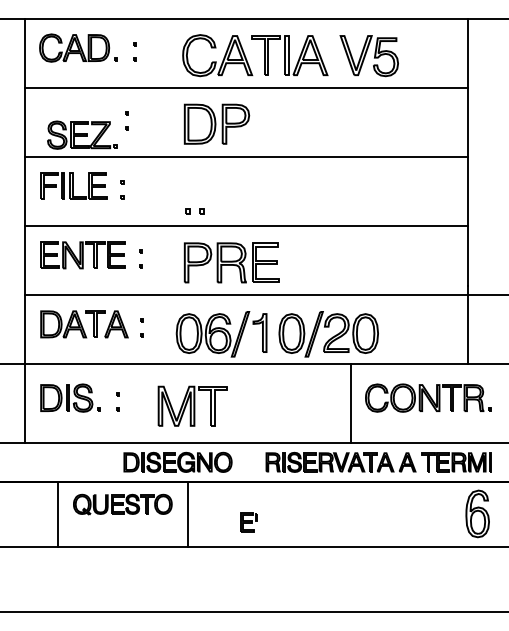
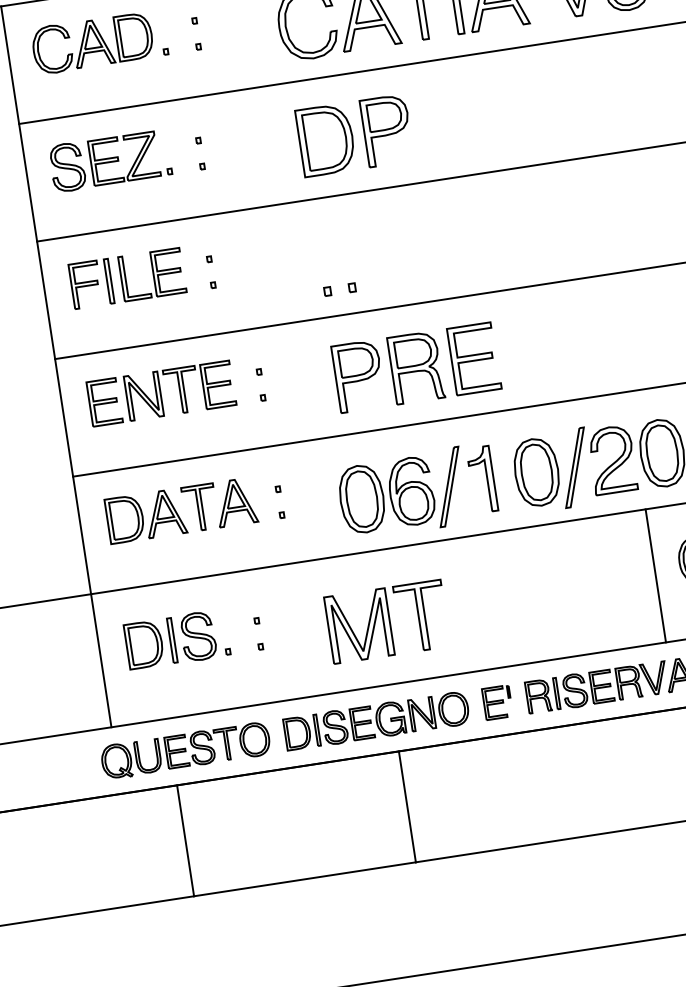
part: (82, 134) -> (110, 159), moved
part: (122, 504) -> (185, 750), moved
part: (248, 522) -> (496, 703), moved

